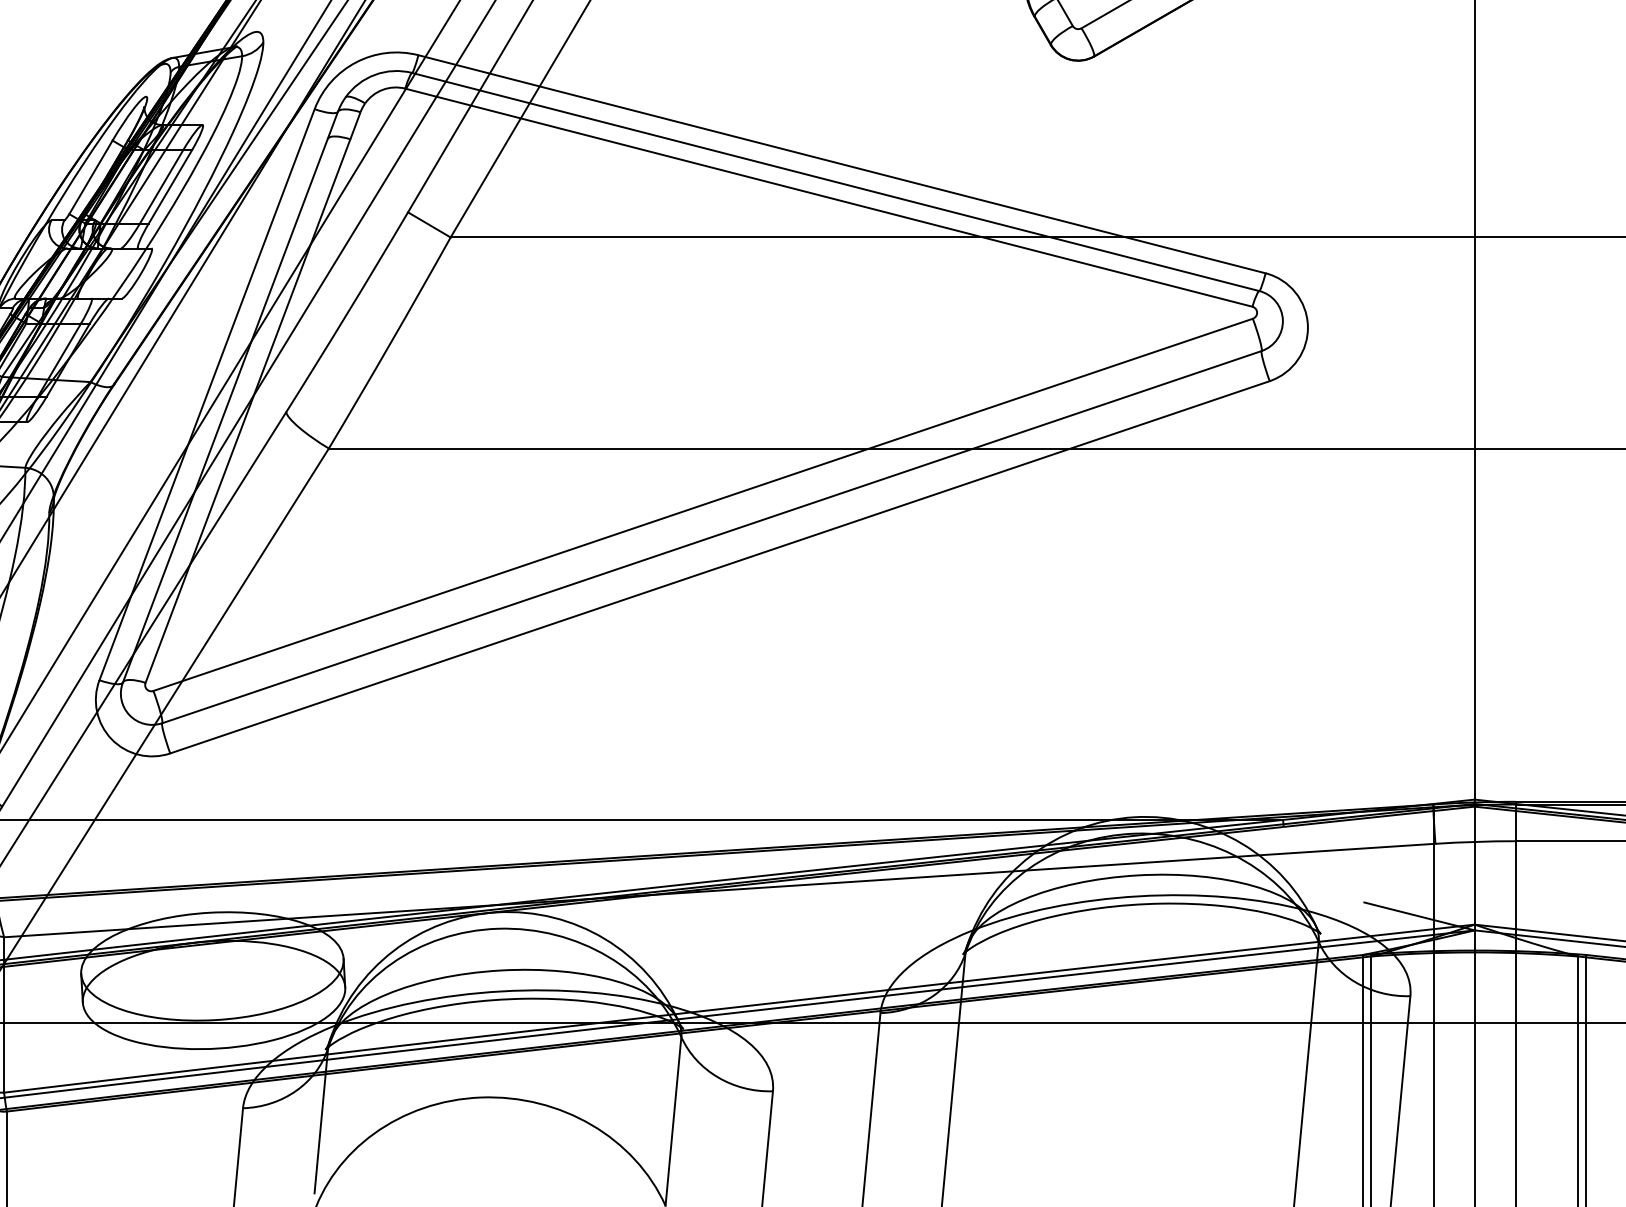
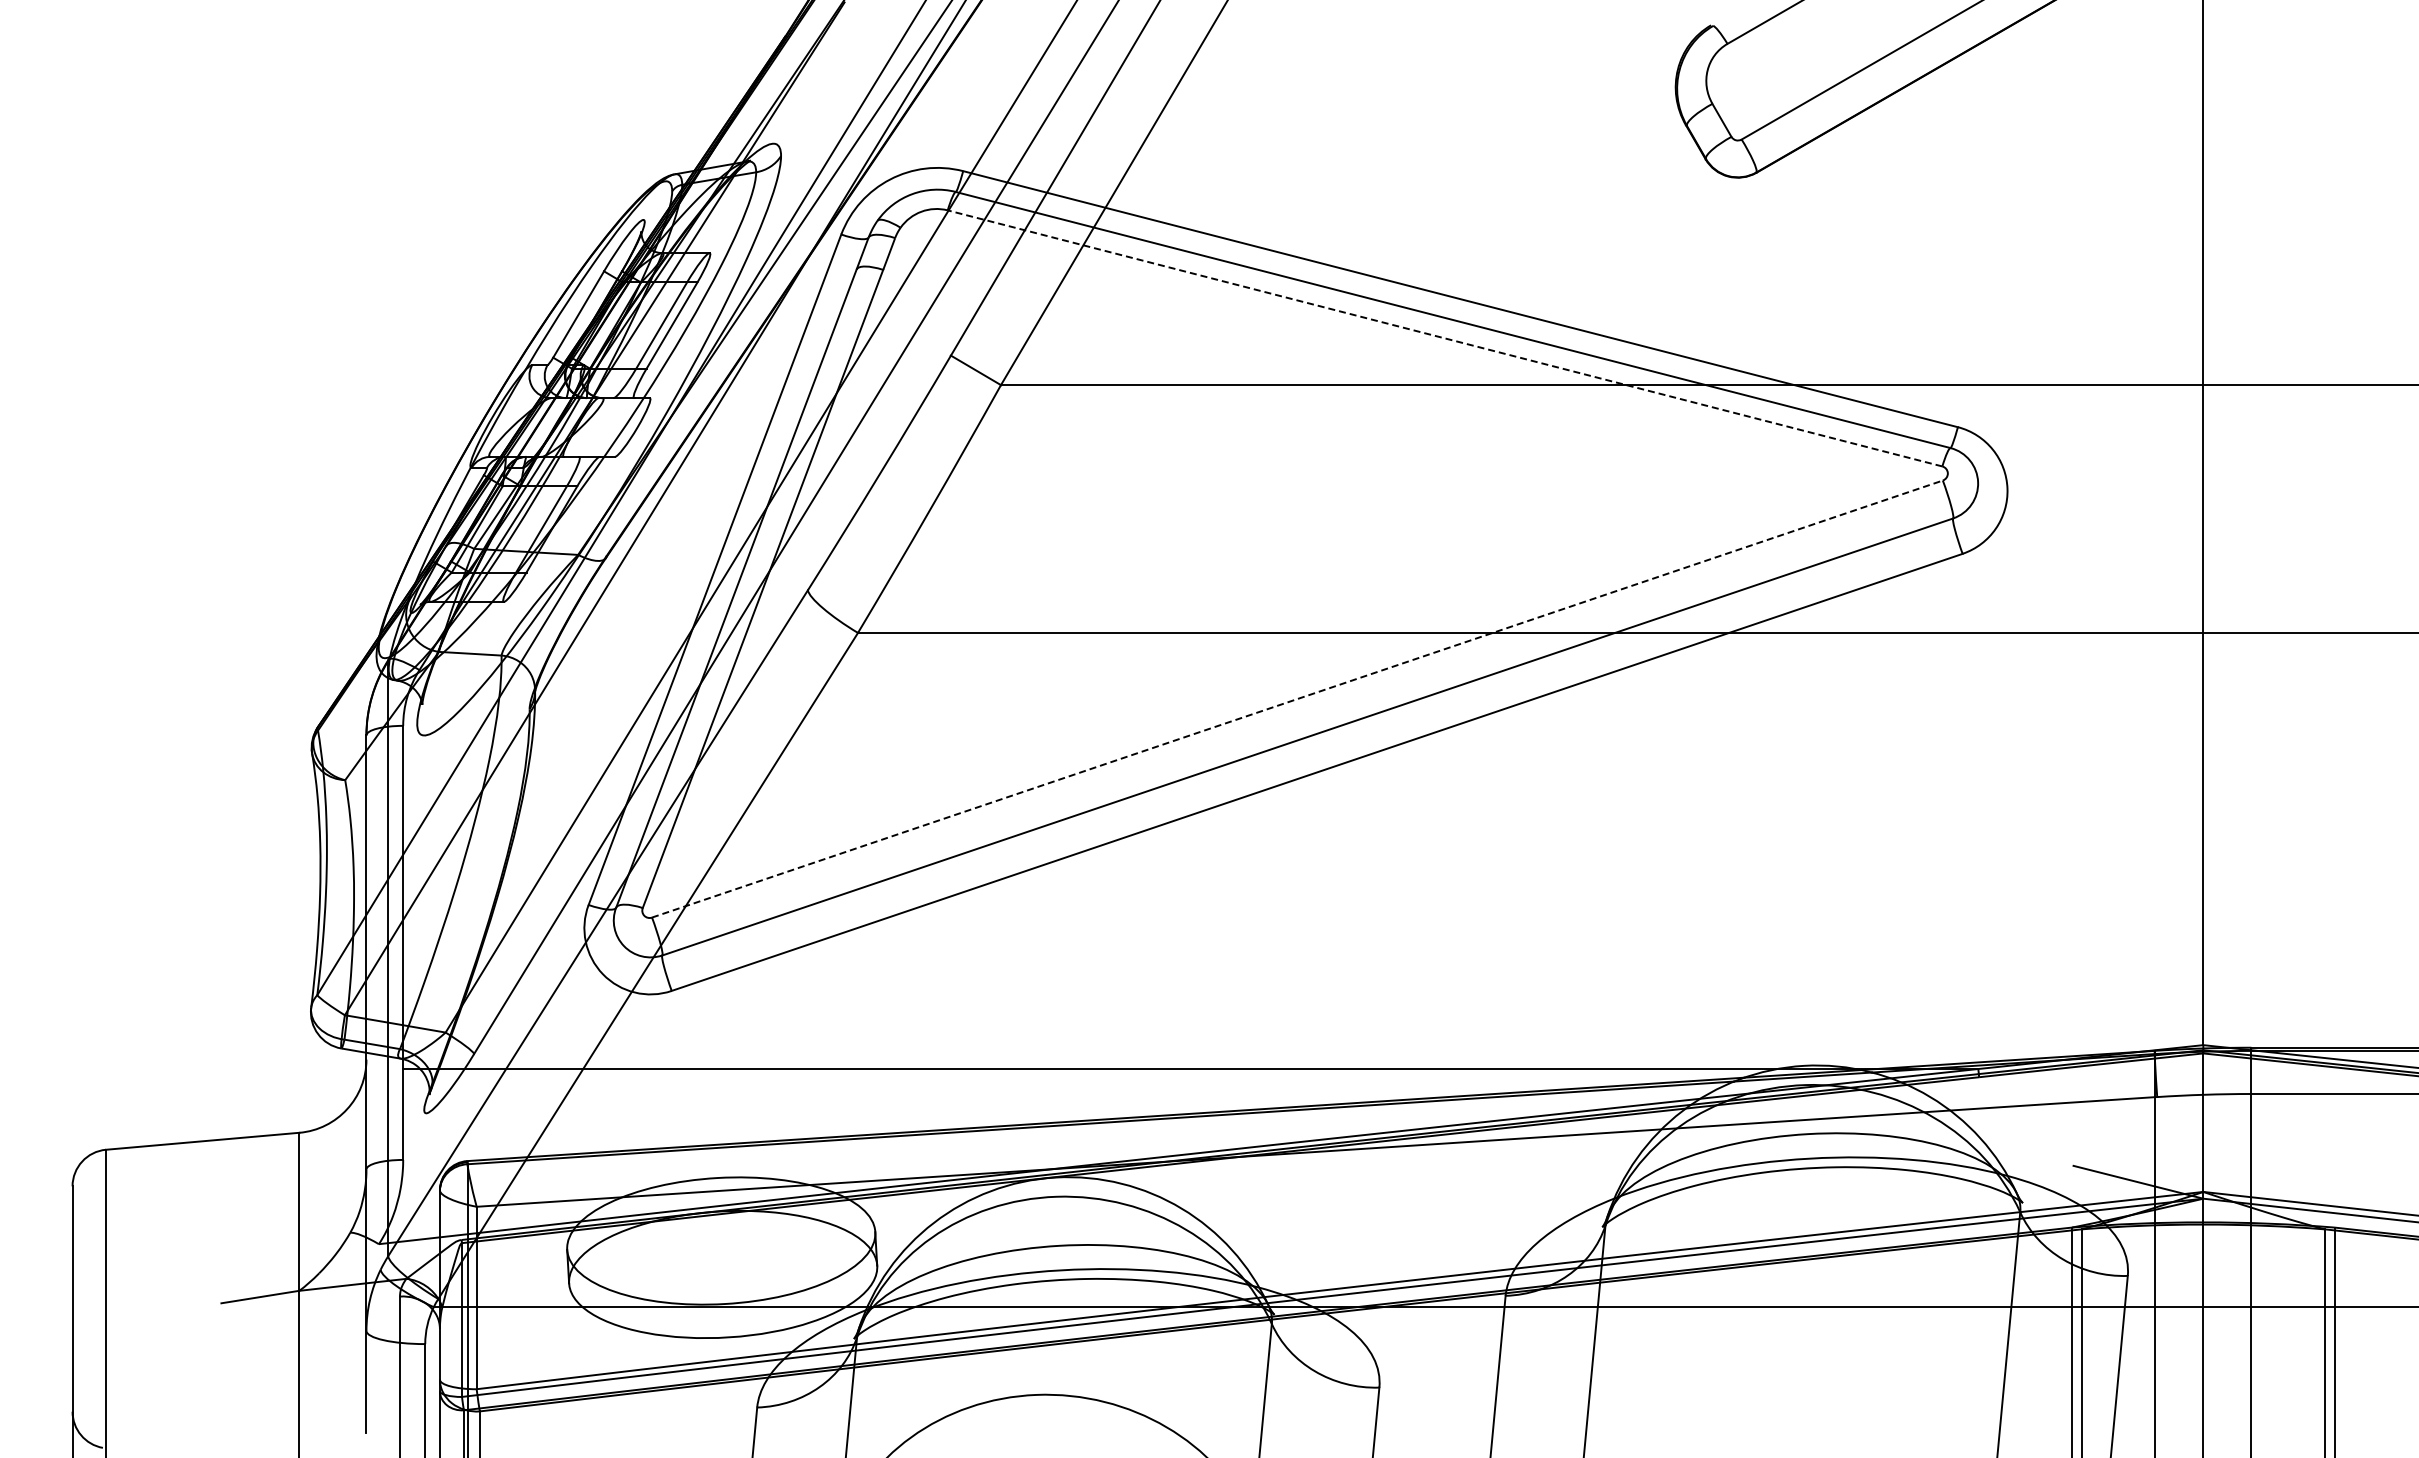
line: (829, 197) -> (1445, 338), solid -> dashed
line: (703, 504) -> (1297, 698), solid -> dashed

